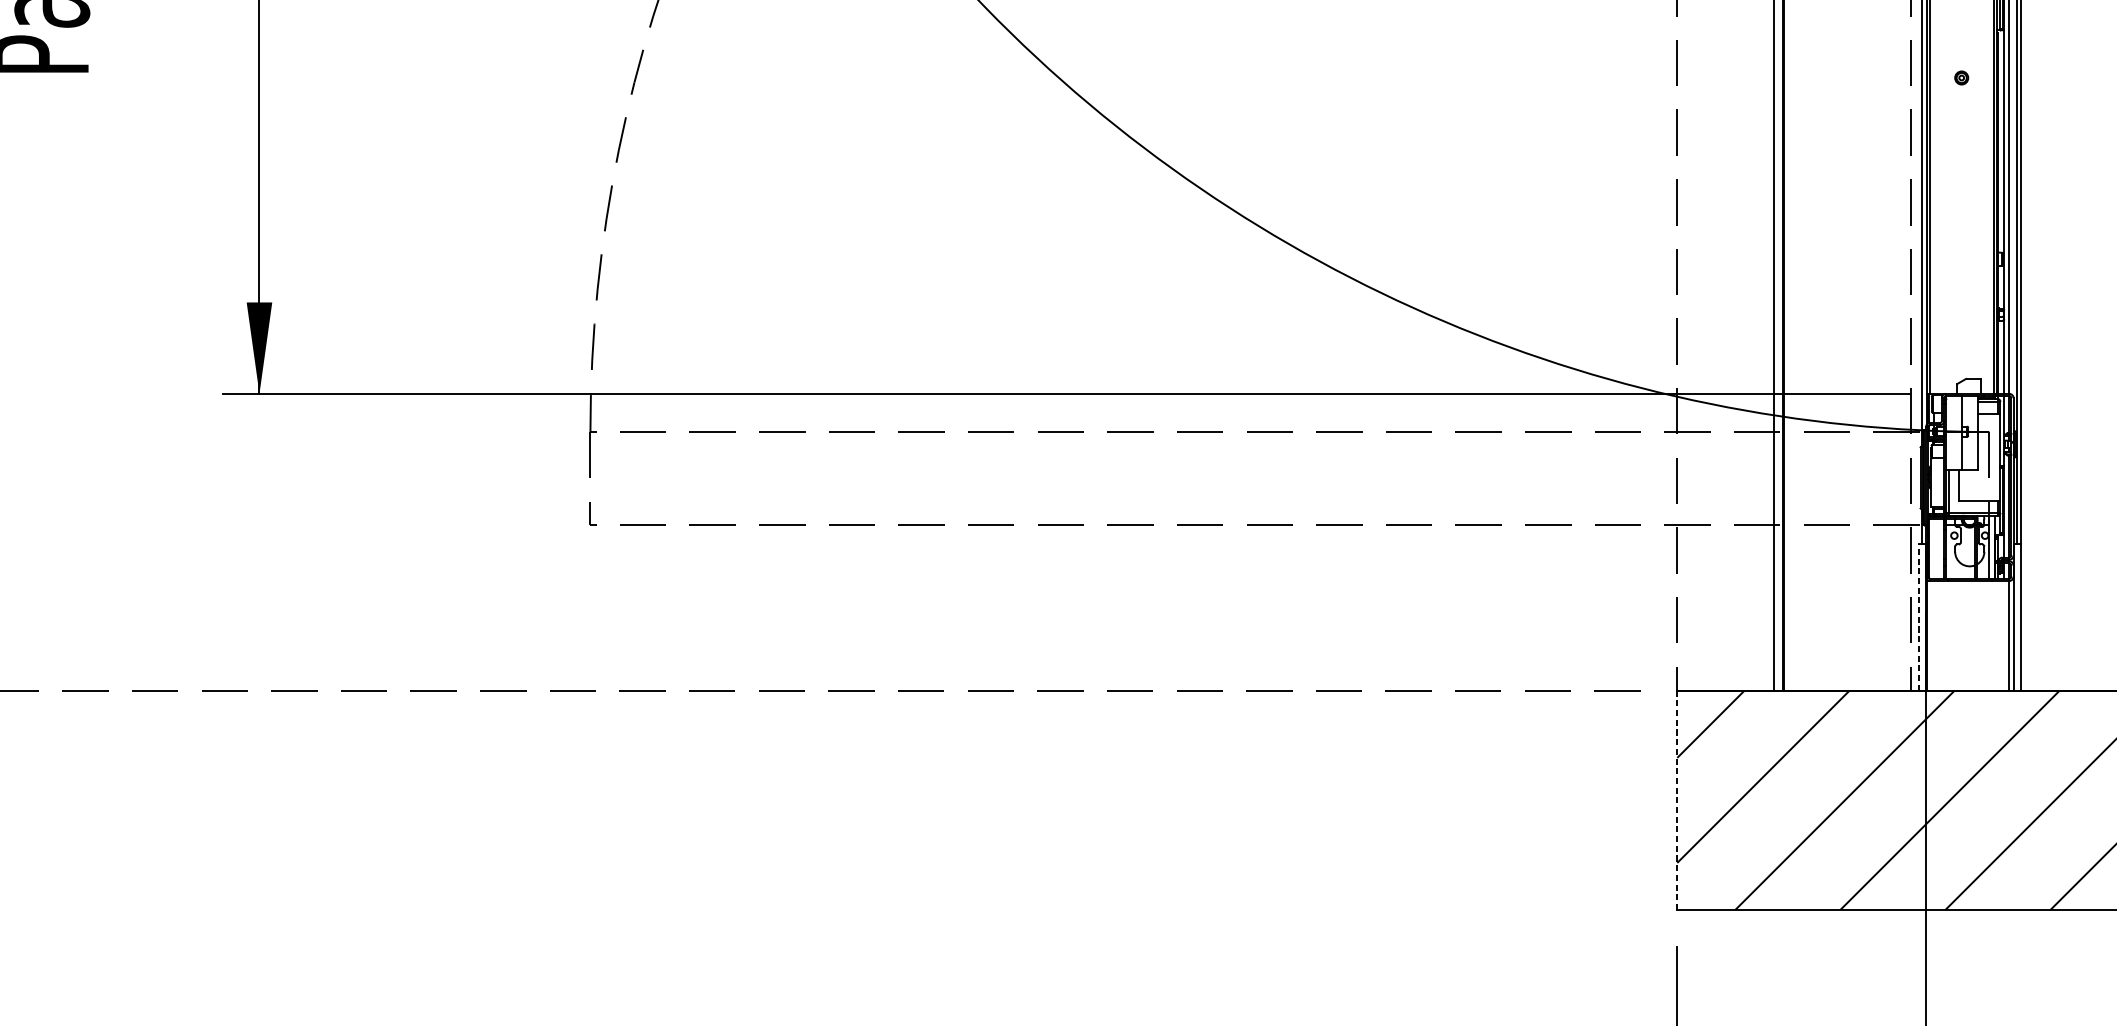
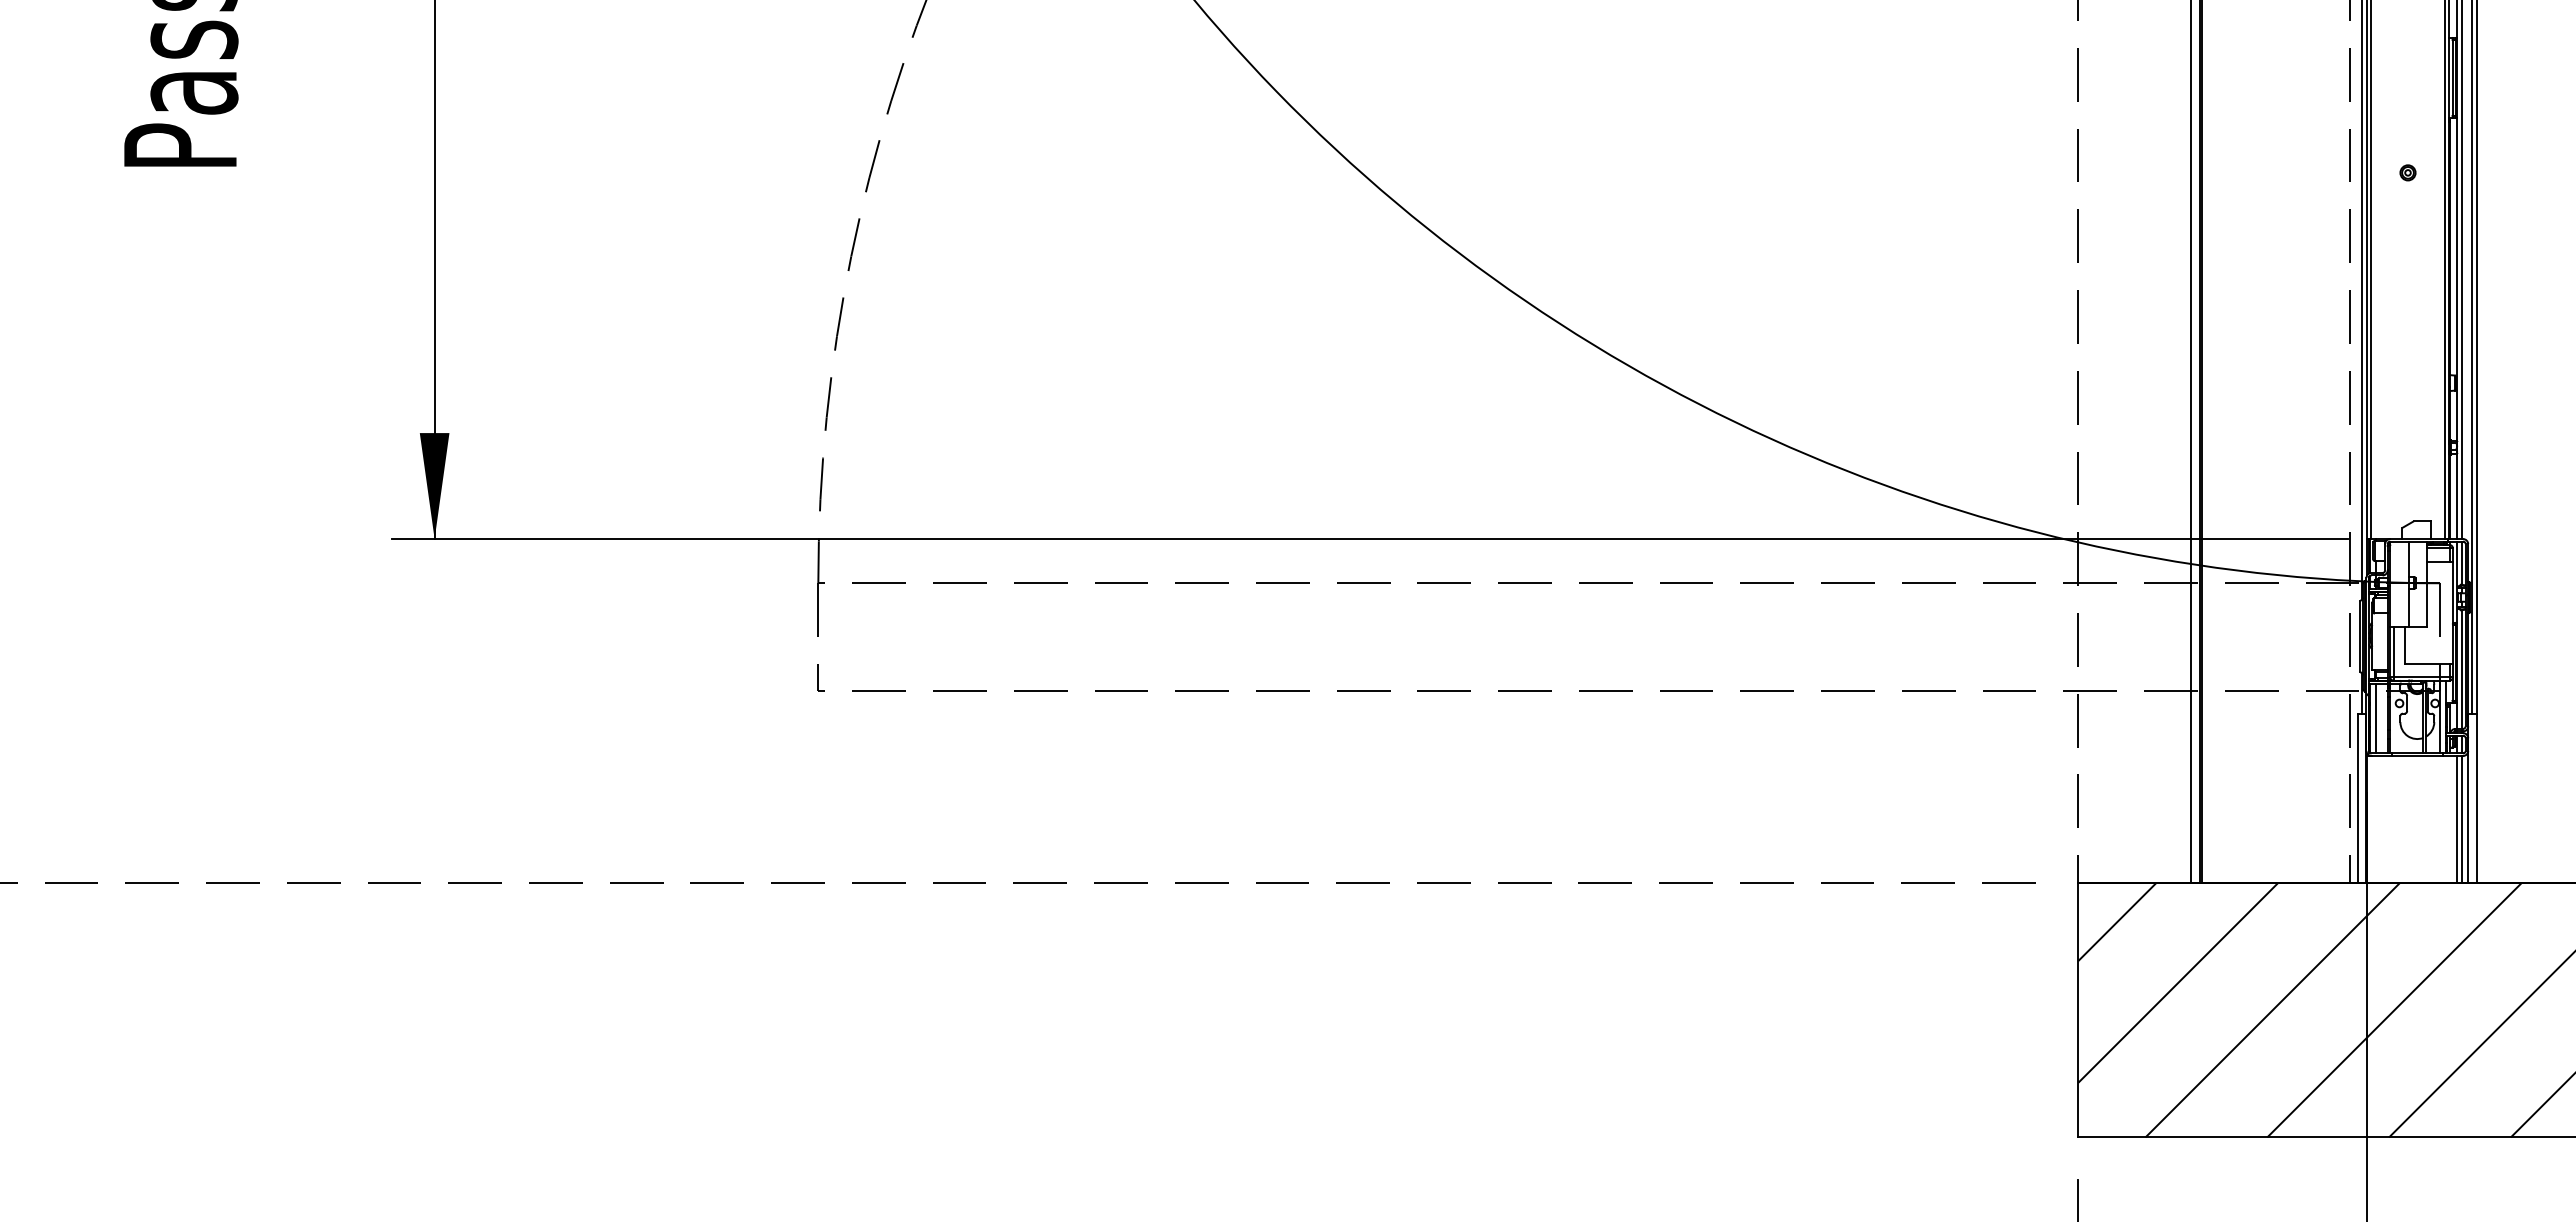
line: (1933, 548) -> (2375, 718), added
line: (1918, 617) -> (2358, 798), dashed -> solid
line: (2004, 635) -> (2457, 819), added
line: (1677, 800) -> (2078, 1010), dashed -> solid

